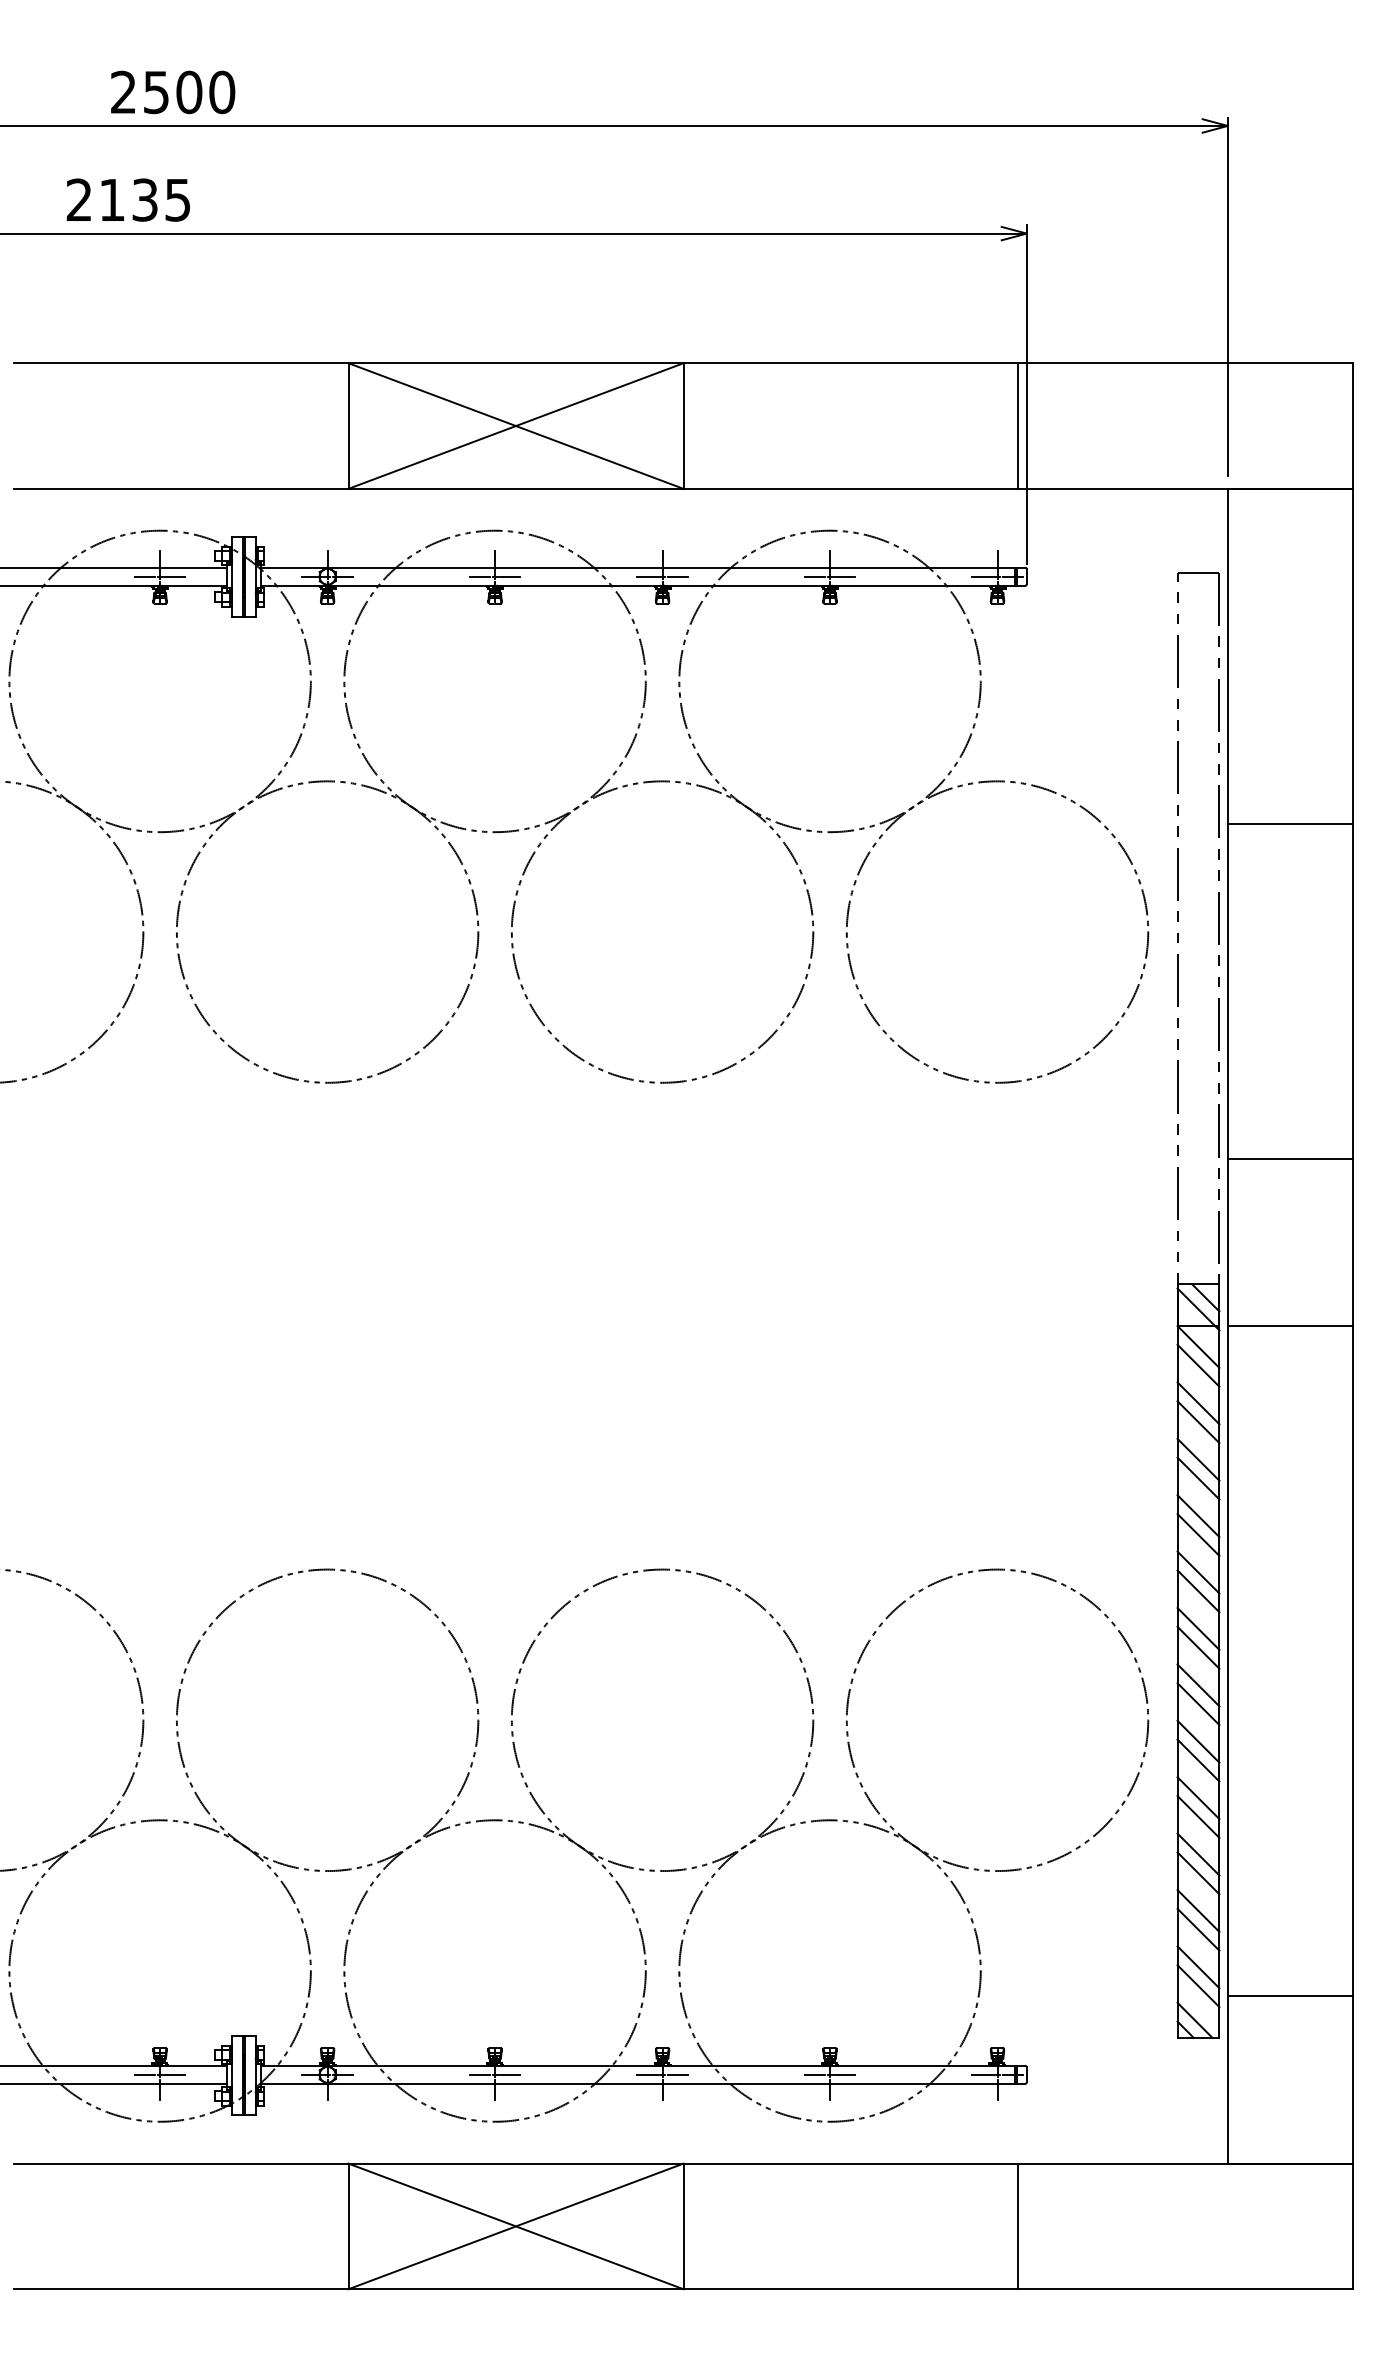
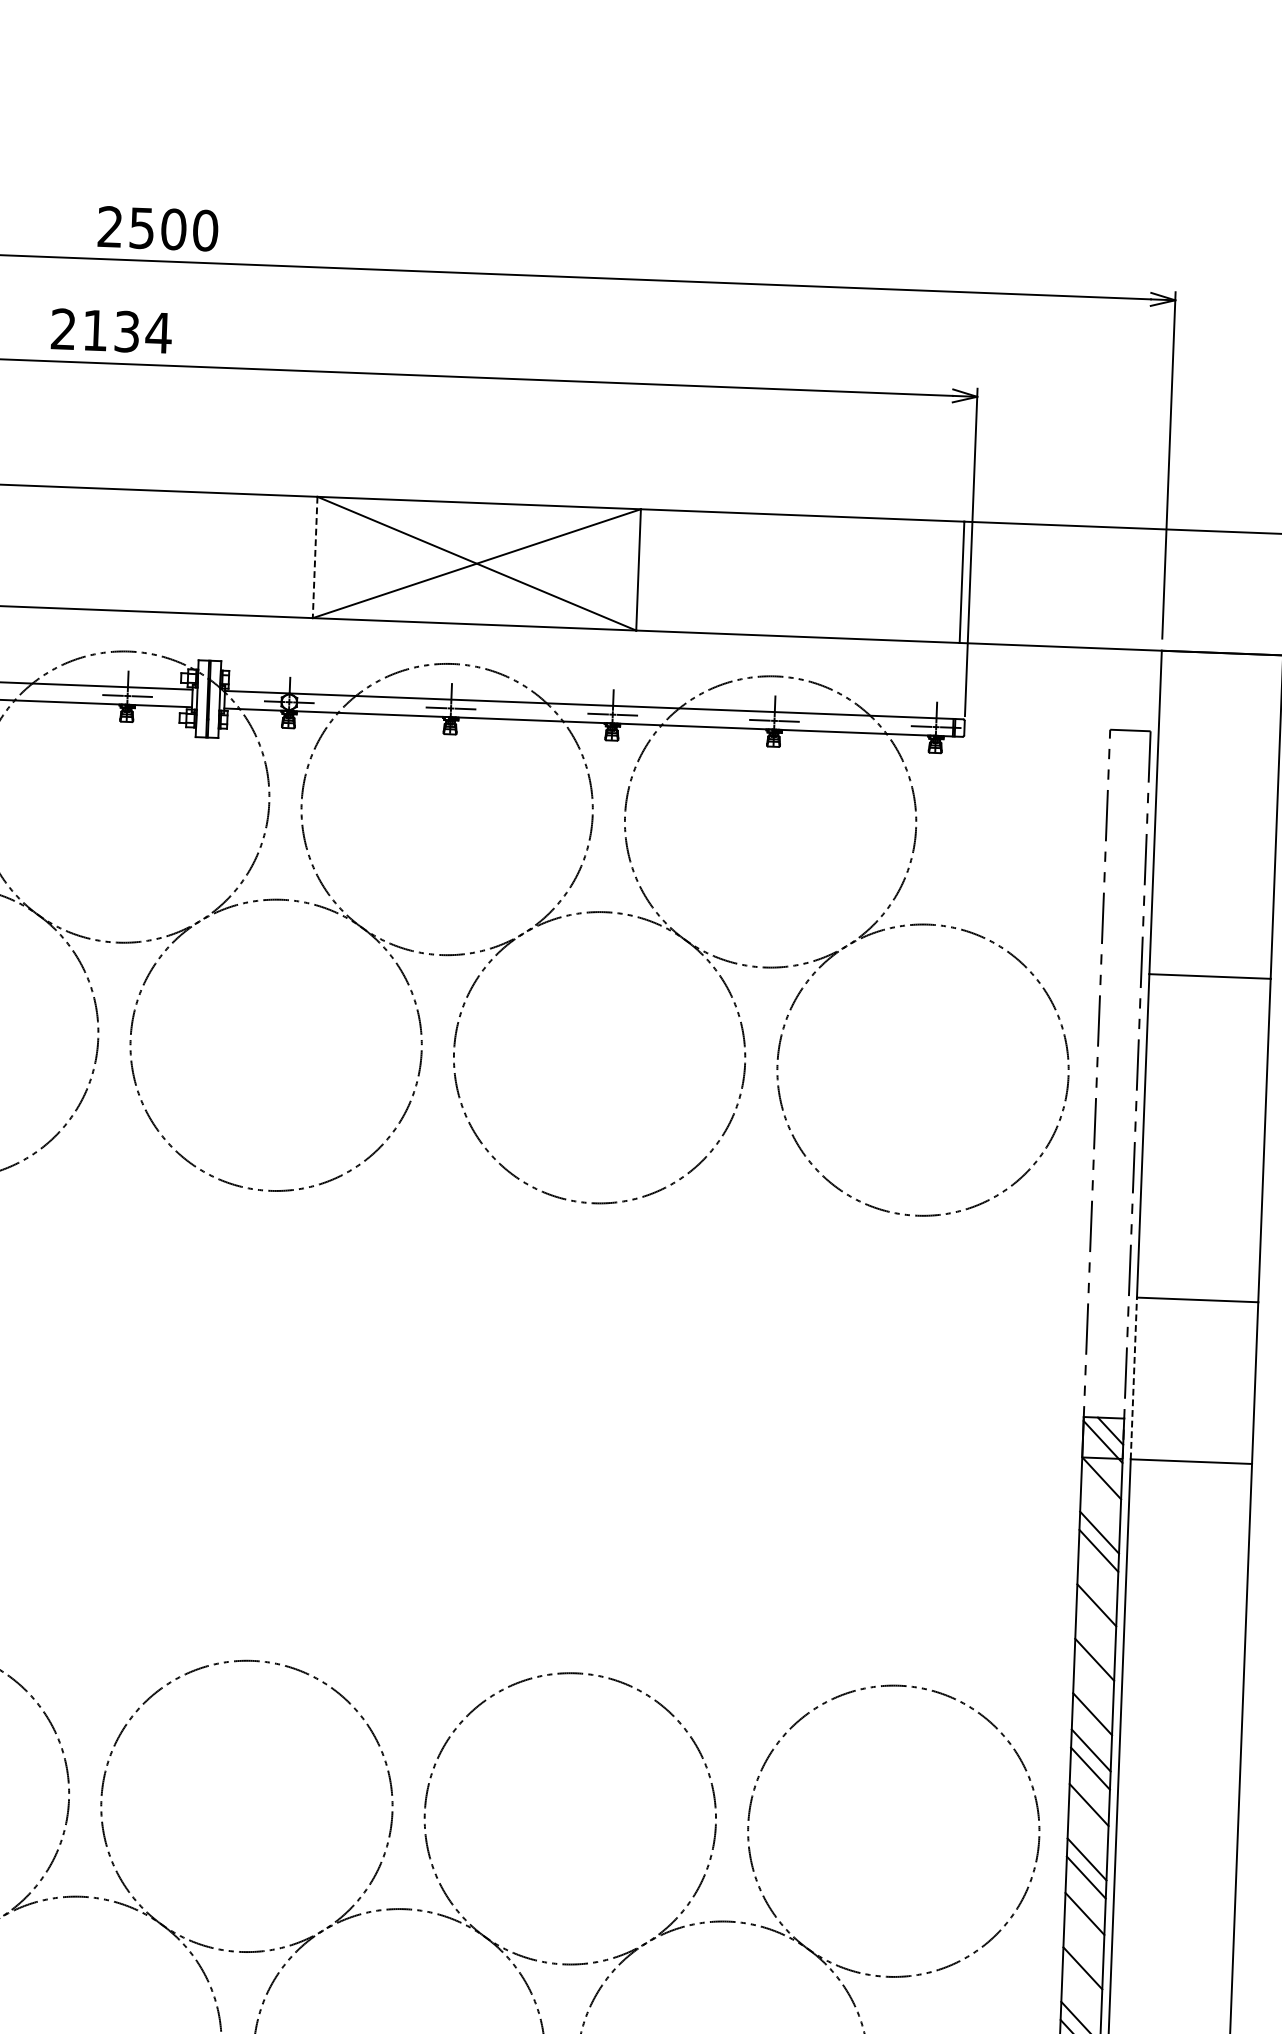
text: (177, 200) -> (158, 333), 2135 -> 2134
line: (348, 426) -> (315, 557), solid -> dashed
line: (1227, 1242) -> (1133, 1378), solid -> dashed
line: (1198, 1365) -> (1101, 1496), removed
line: (1198, 1459) -> (1097, 1586), removed
line: (1198, 1516) -> (1095, 1641), removed
line: (1198, 1572) -> (1093, 1696), removed
line: (1198, 1704) -> (1088, 1823), removed
line: (1198, 1816) -> (1084, 1931), removed
line: (1198, 1873) -> (1082, 1986), removed

